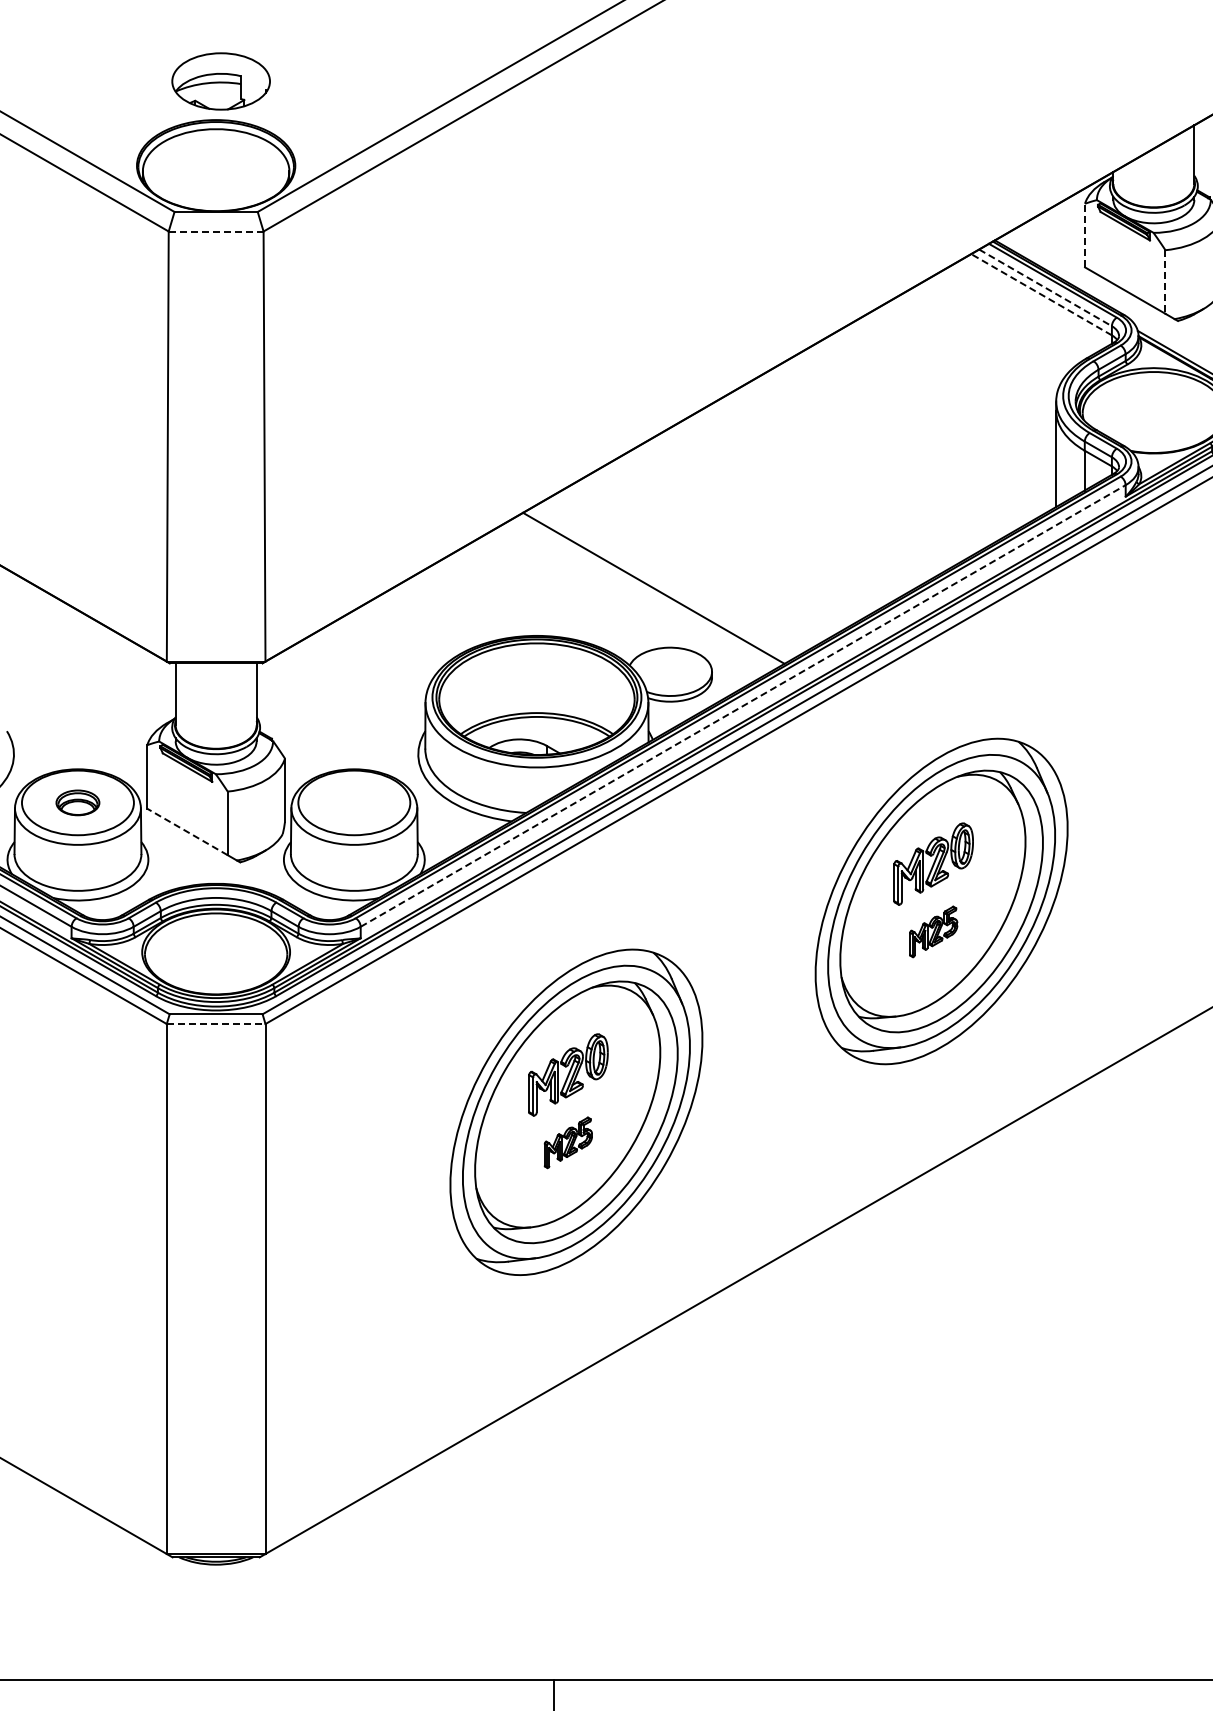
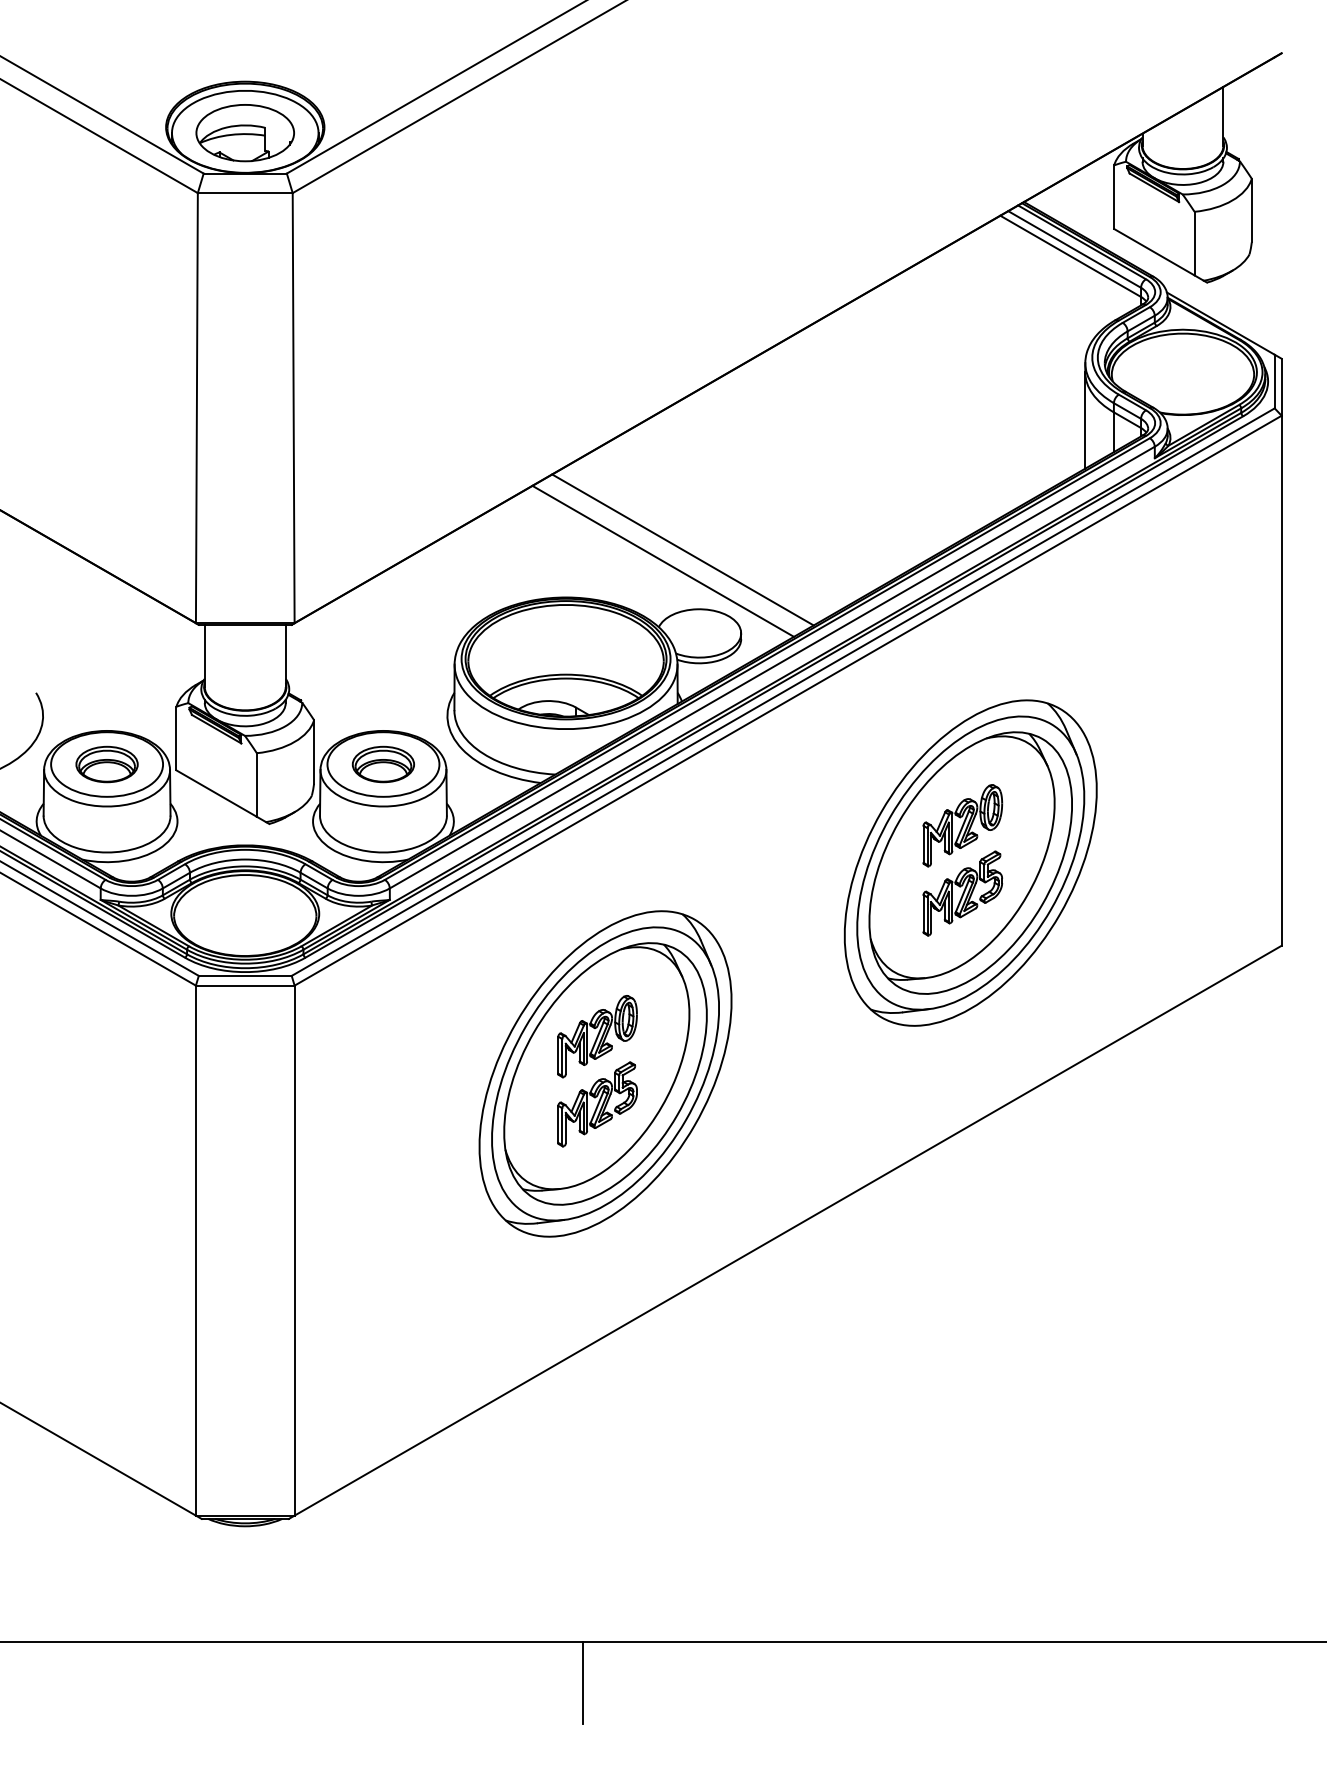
part: (220, 81) -> (244, 133), moved
line: (216, 231) -> (245, 193), dashed -> solid
line: (1085, 235) -> (1114, 197), dashed -> solid
line: (1165, 281) -> (1194, 243), dashed -> solid
line: (1045, 287) -> (1074, 249), dashed -> solid
line: (1041, 294) -> (1070, 256), dashed -> solid
line: (633, 598) -> (662, 560), added
line: (743, 705) -> (772, 667), dashed -> solid
part: (77, 802) -> (106, 764), size x1.43
part: (353, 802) -> (382, 764), added
line: (187, 831) -> (216, 793), dashed -> solid
part: (933, 931) -> (962, 893), size x1.67
line: (216, 1023) -> (245, 985), dashed -> solid
part: (568, 1142) -> (597, 1104), size x1.67

